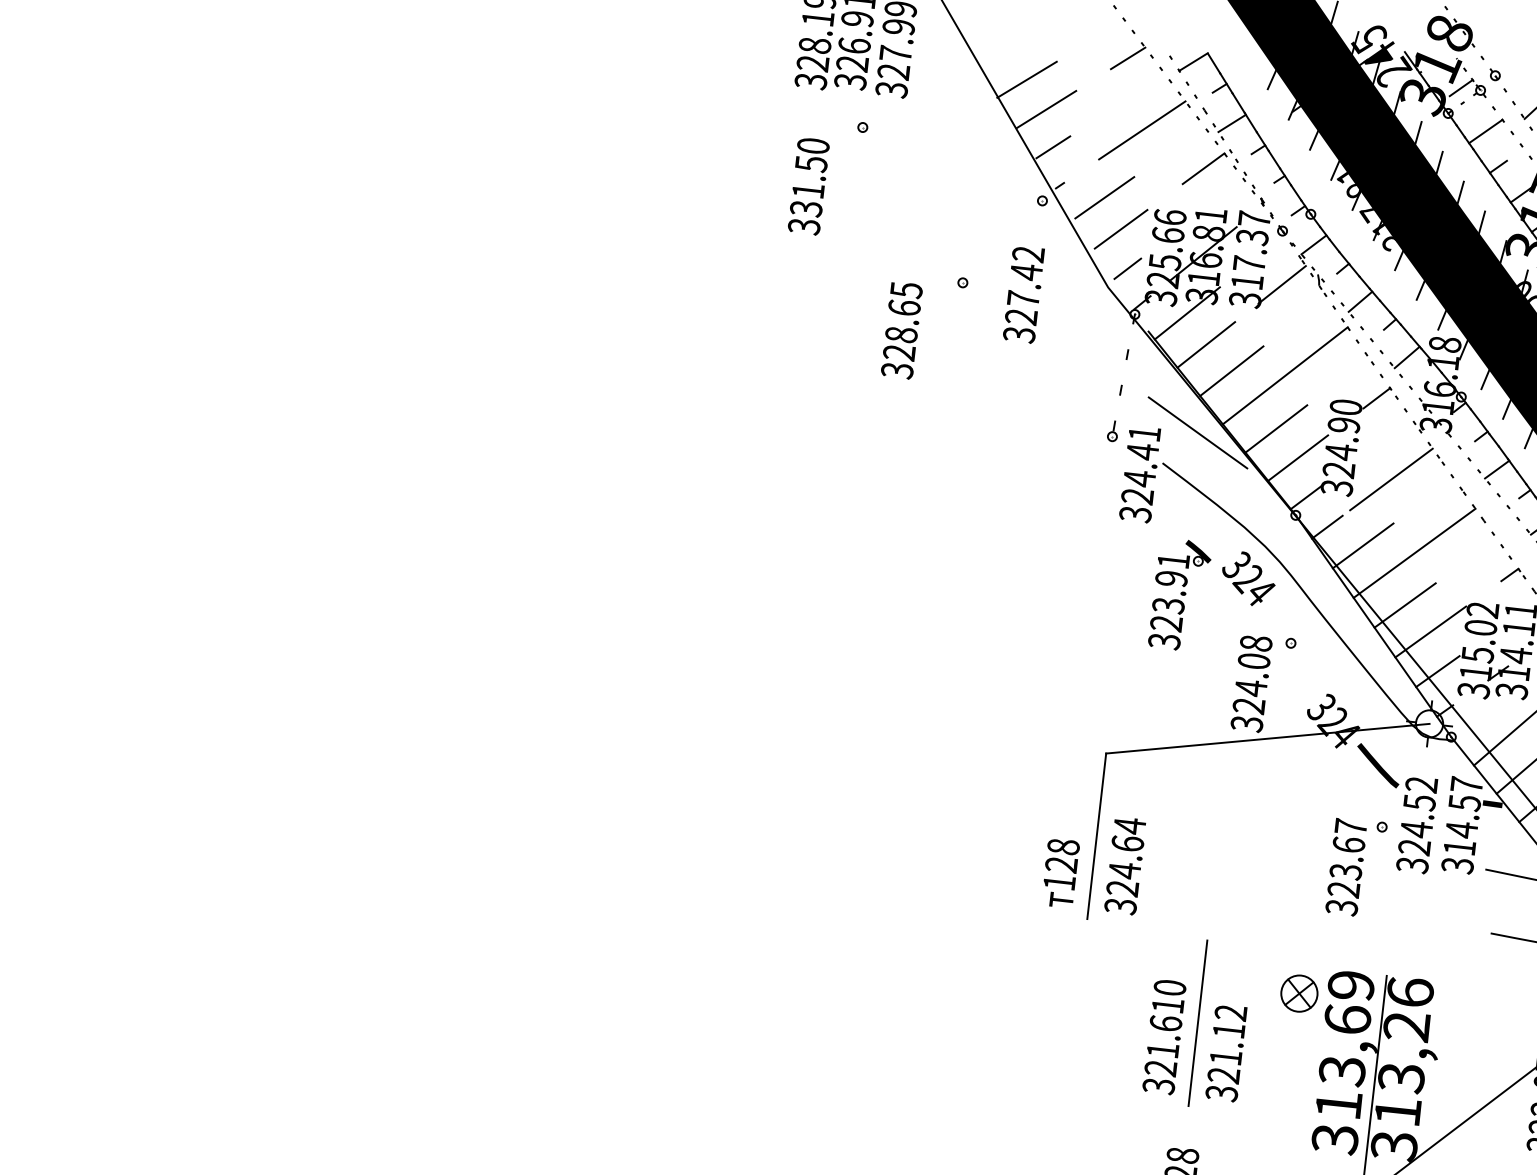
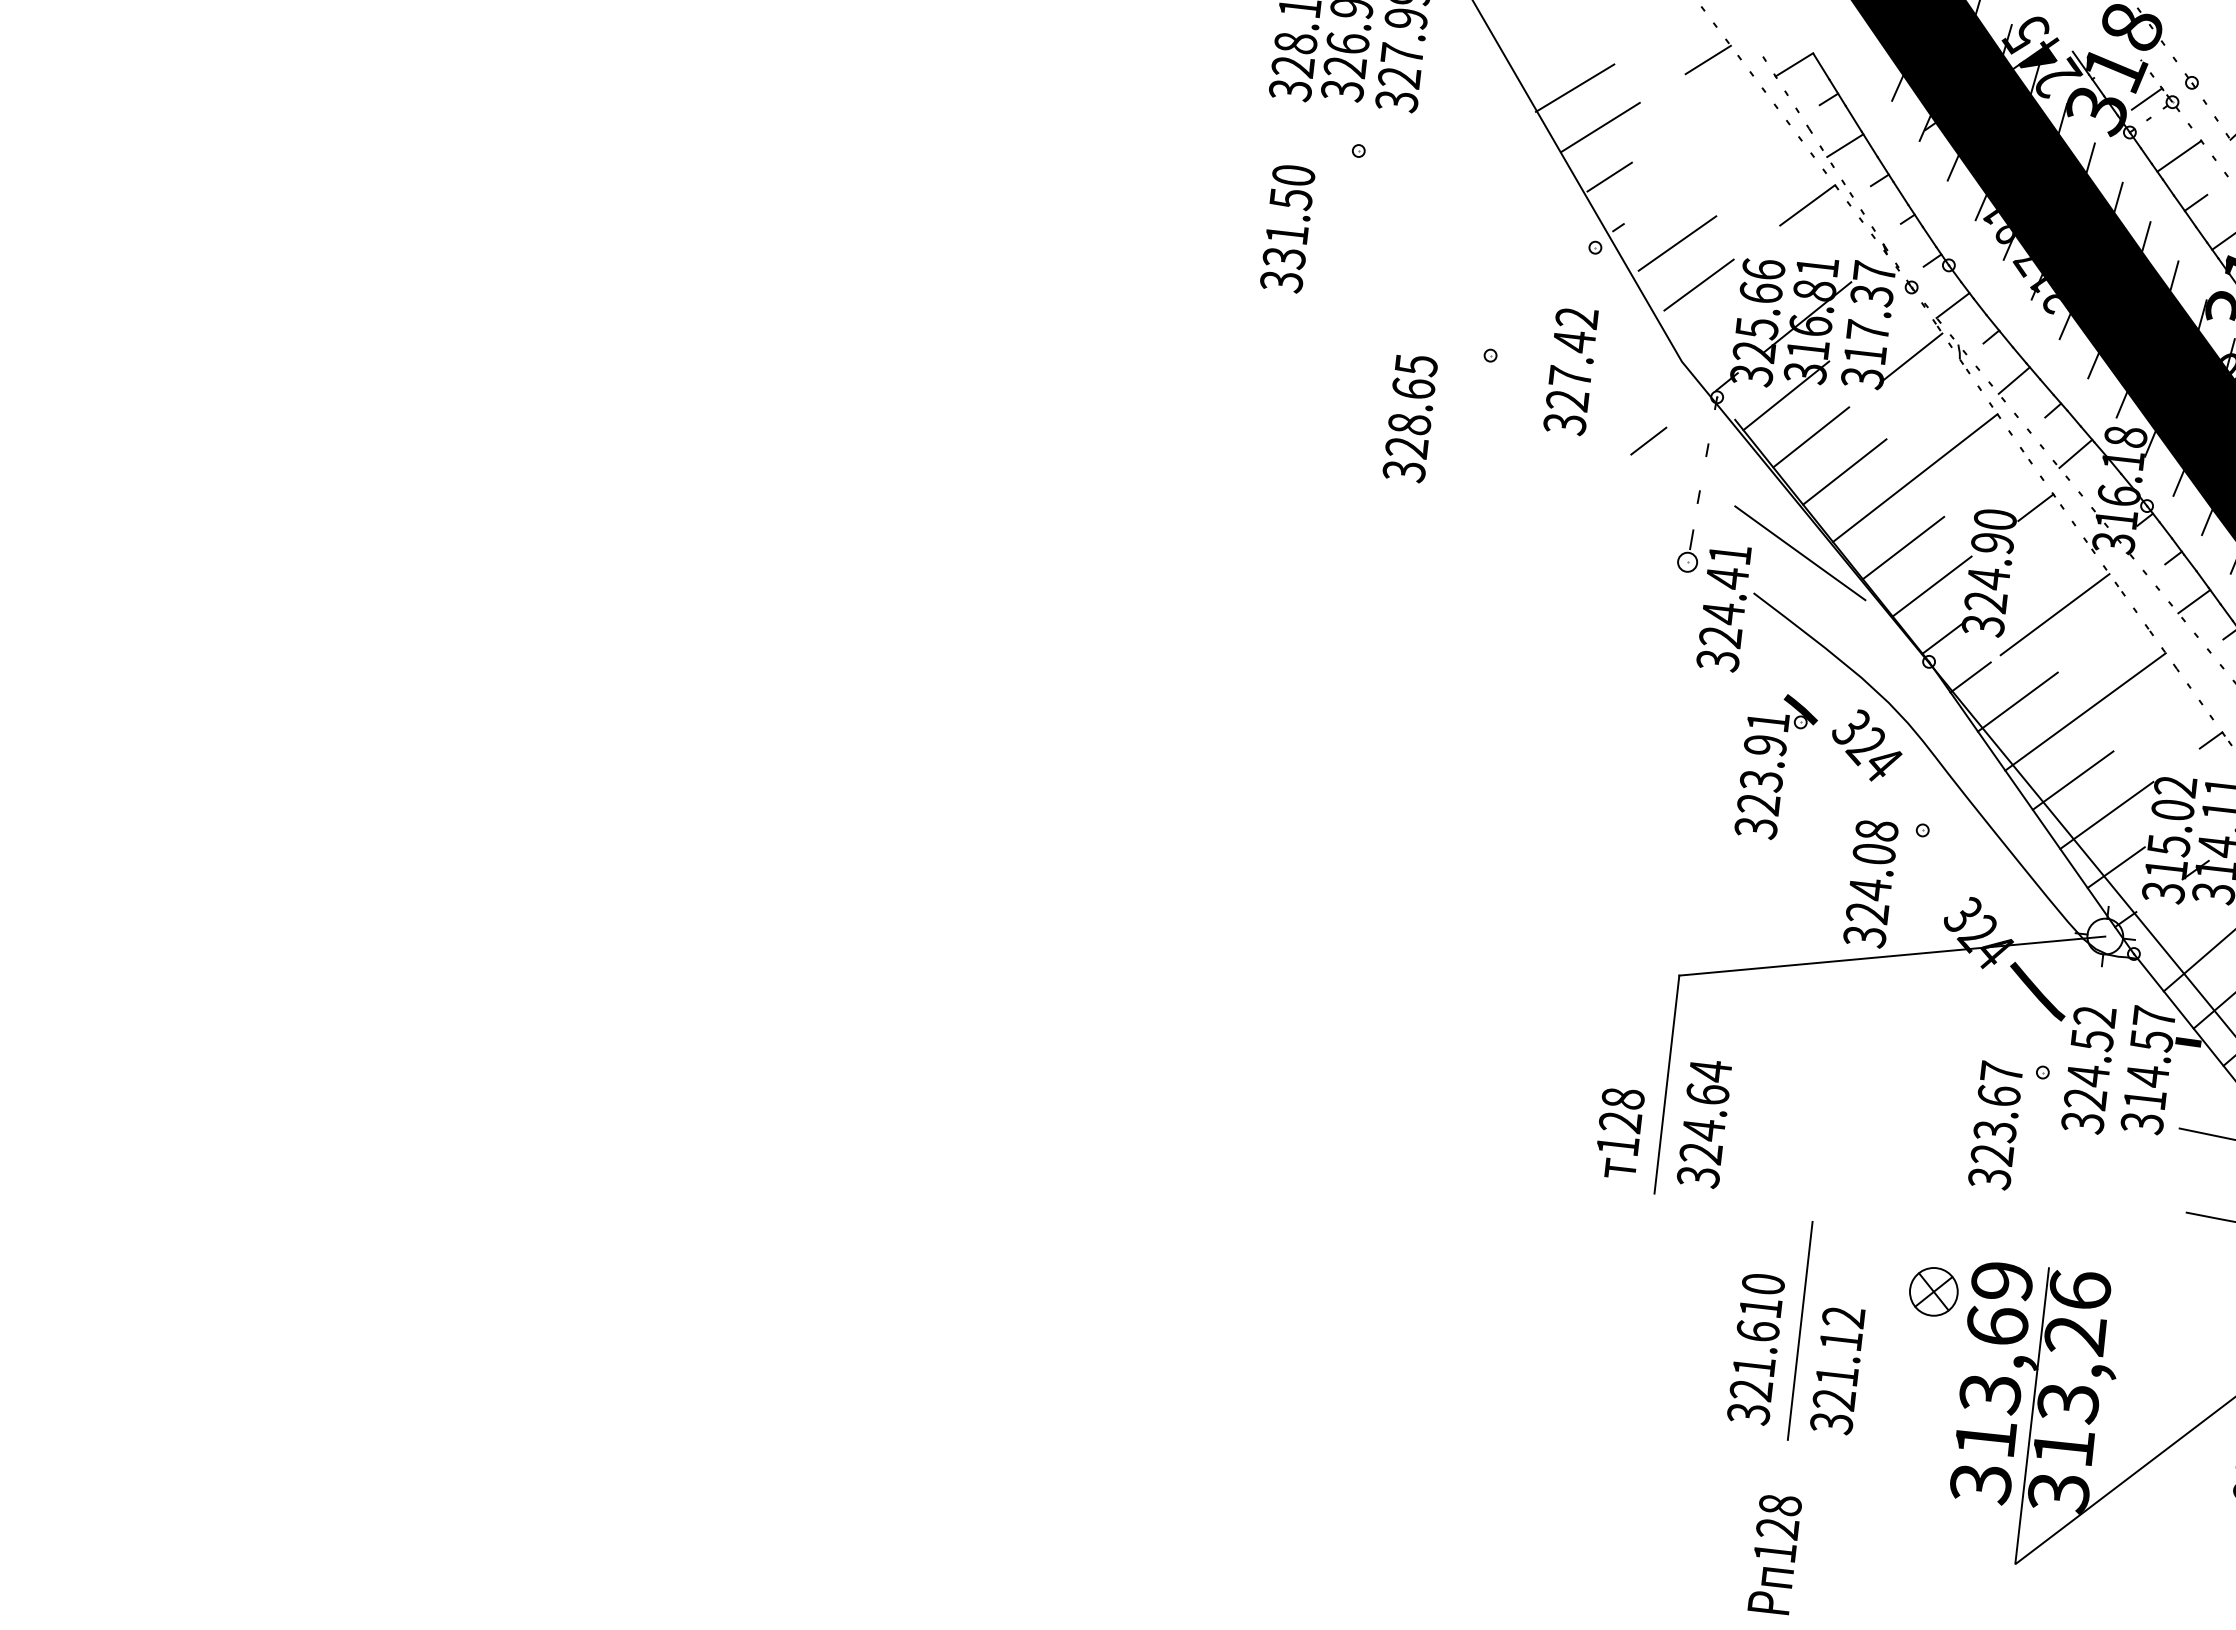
line: (1141, 130) -> (1726, 154), removed
line: (1127, 268) -> (1648, 440), moved
part: (1112, 431) -> (1687, 551), size x1.6

